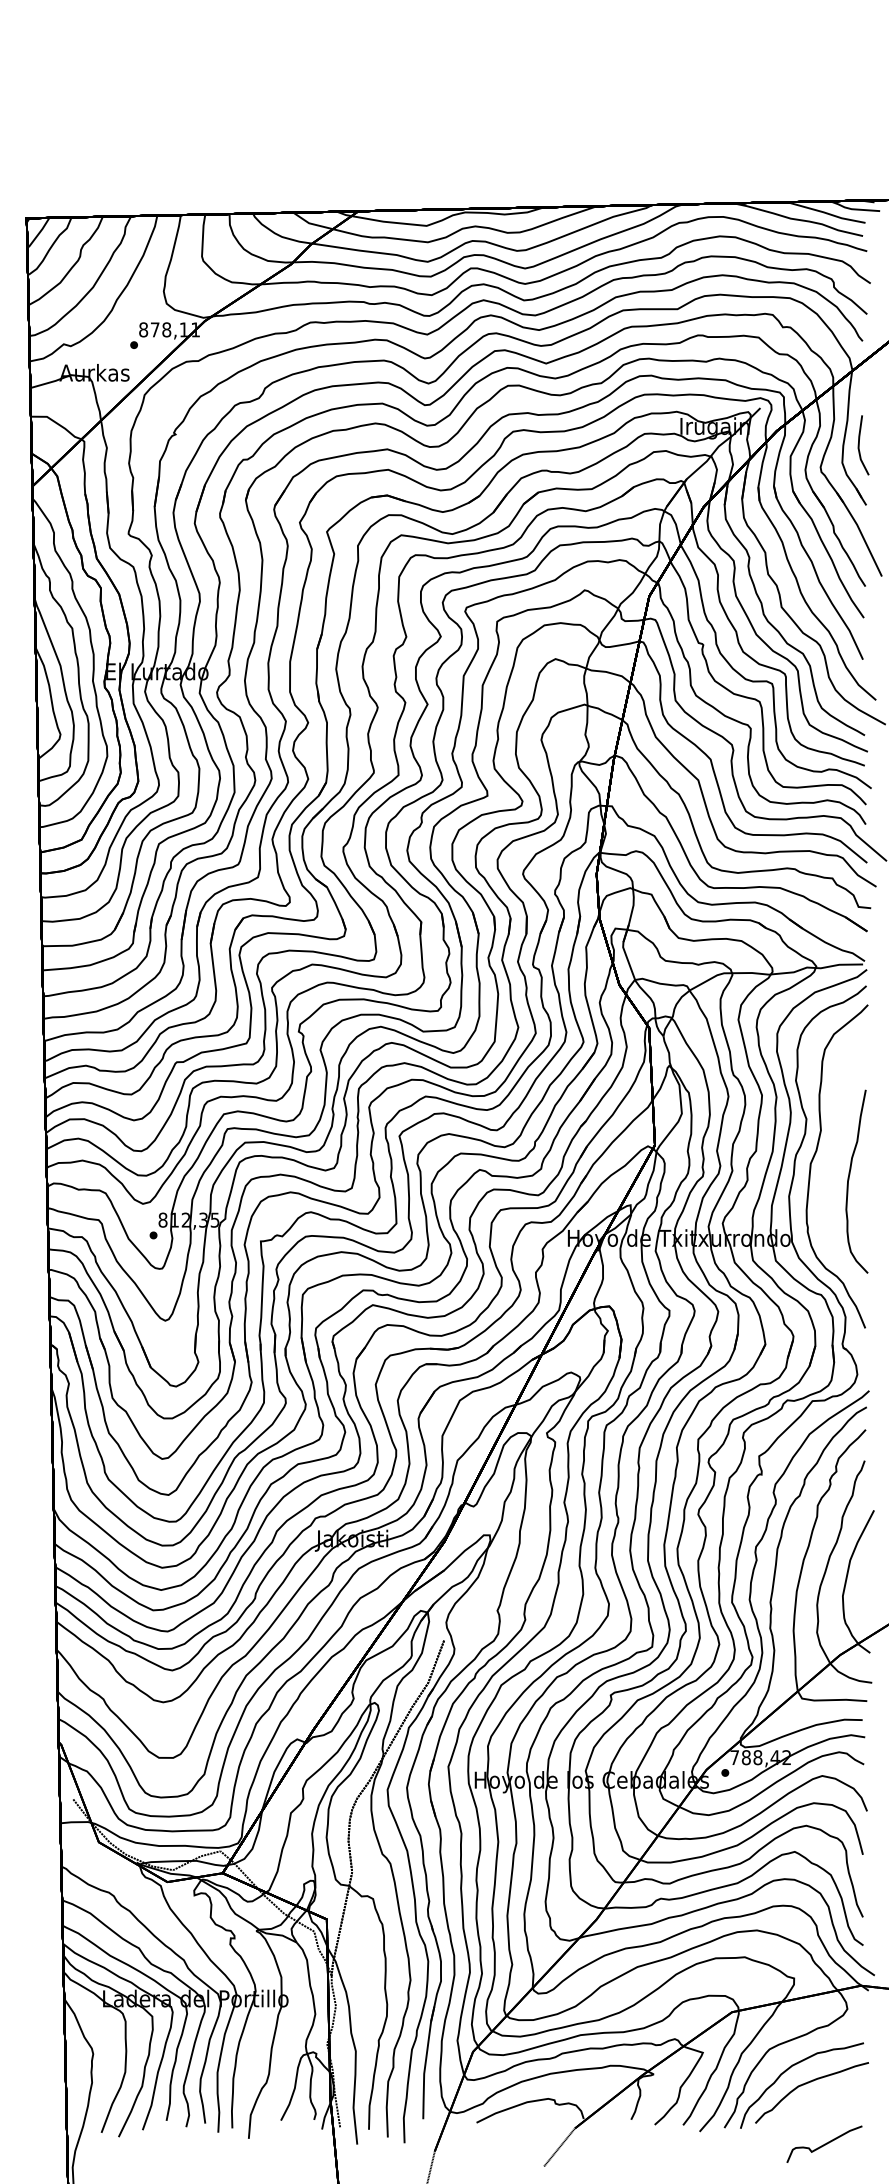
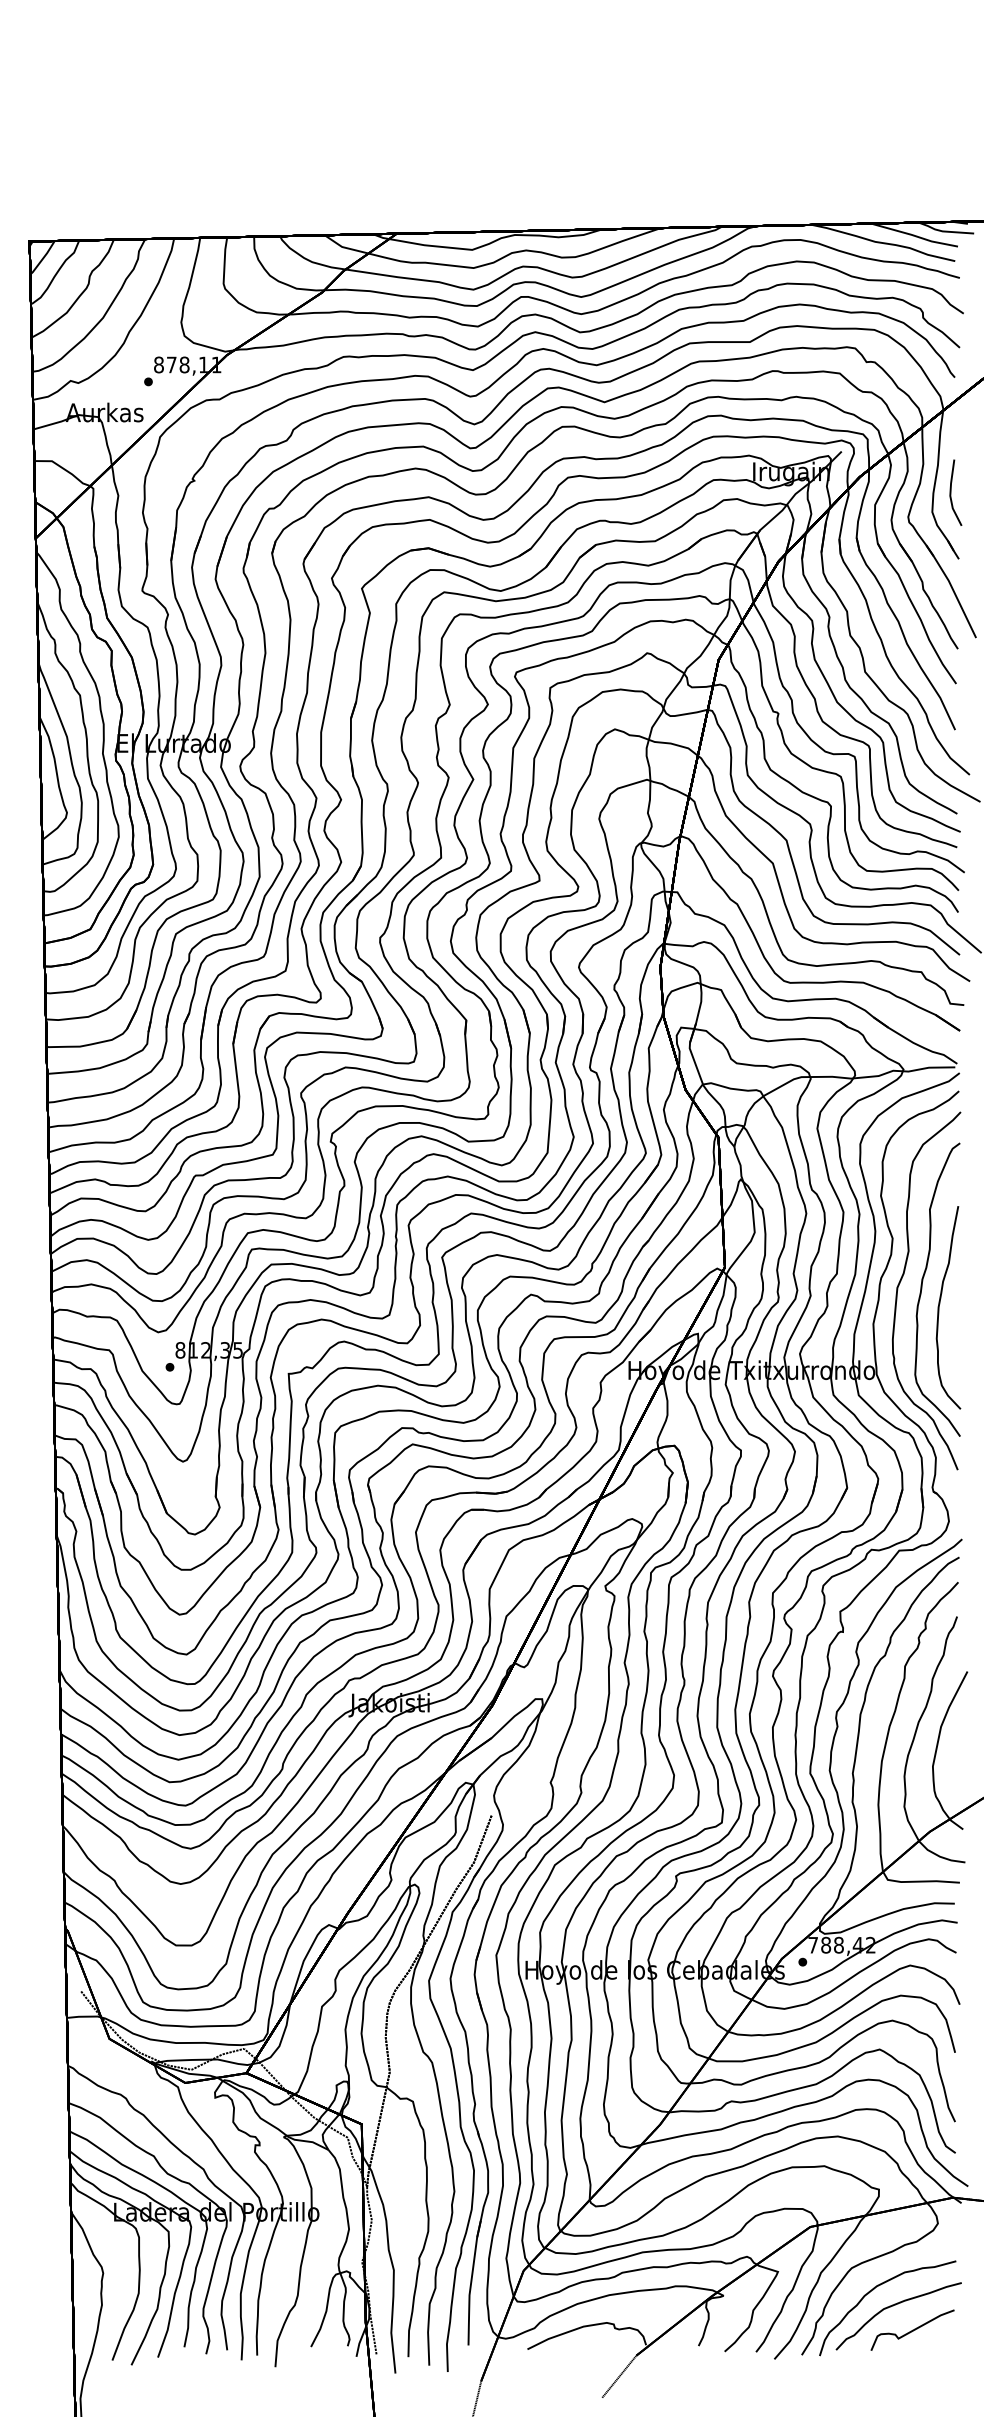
part: (833, 1165) -> (922, 1289), added
curve: (824, 2143) -> (912, 2329), moved

